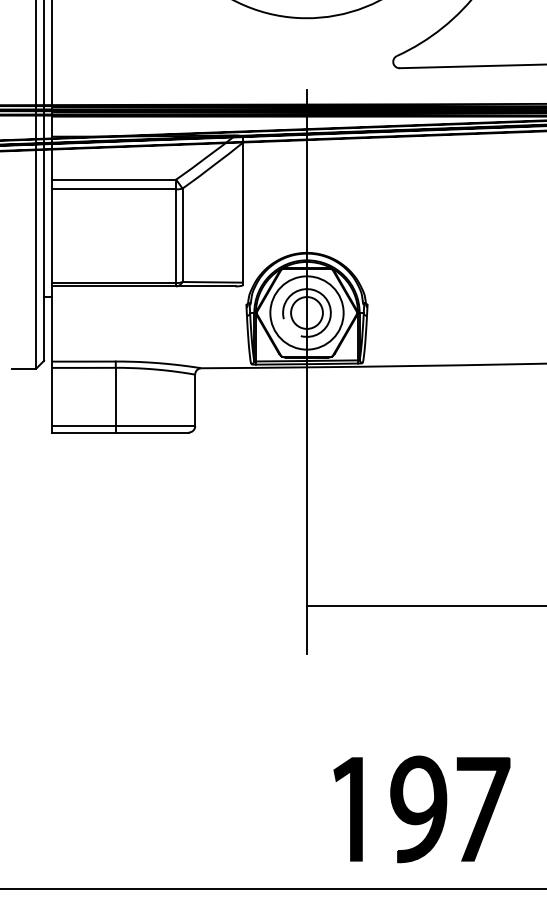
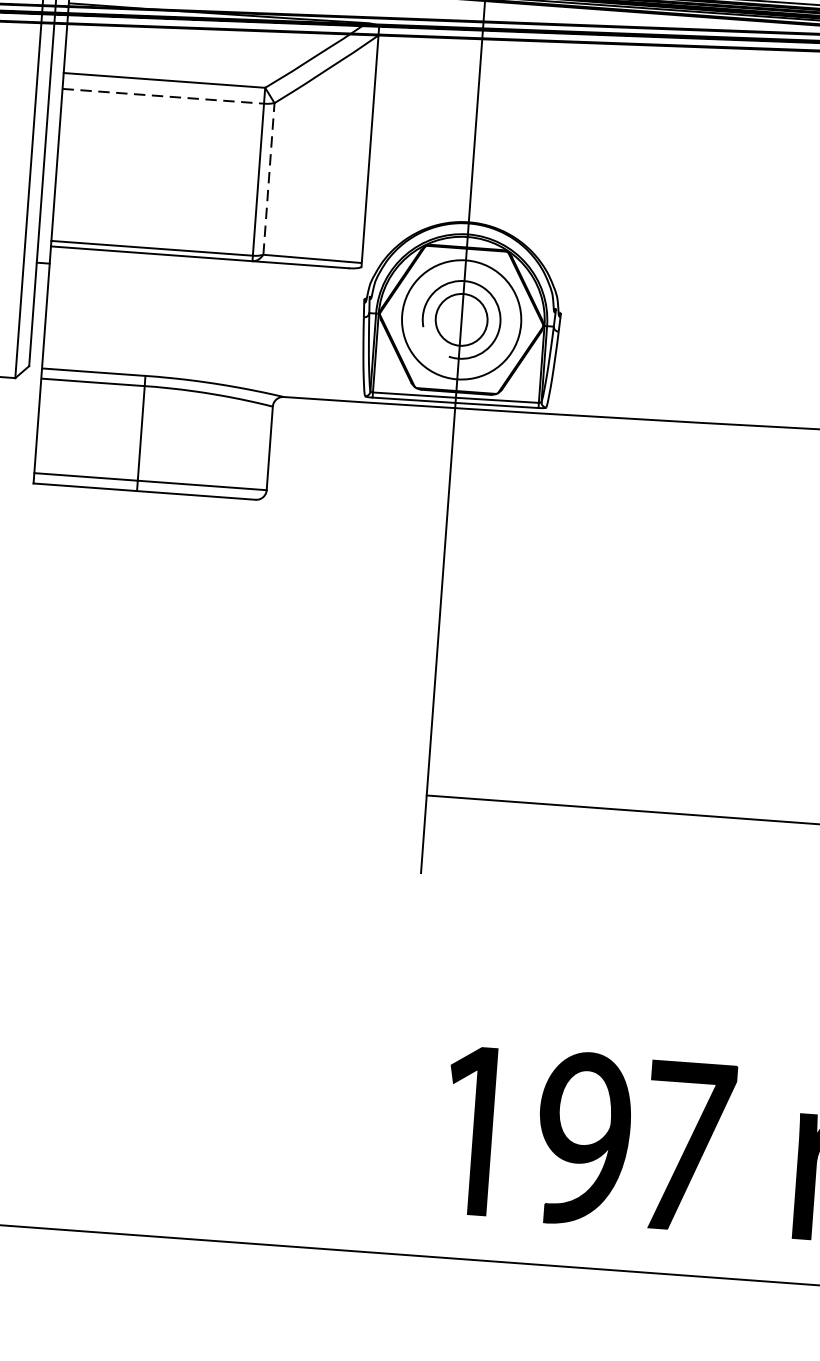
line: (114, 189) -> (163, 96), solid -> dashed
line: (182, 235) -> (268, 179), solid -> dashed

